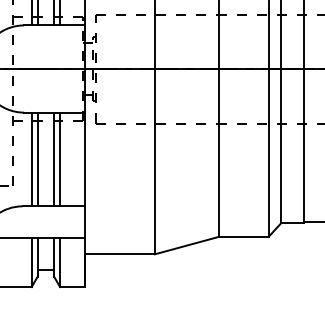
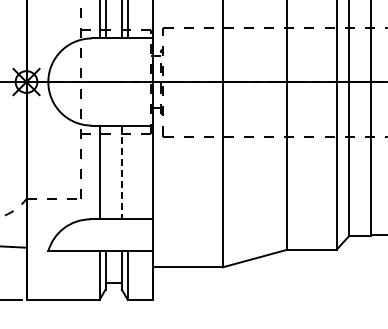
line: (37, 159) -> (105, 172), removed
line: (53, 159) -> (121, 172), solid -> dashed
line: (59, 159) -> (127, 172), removed

